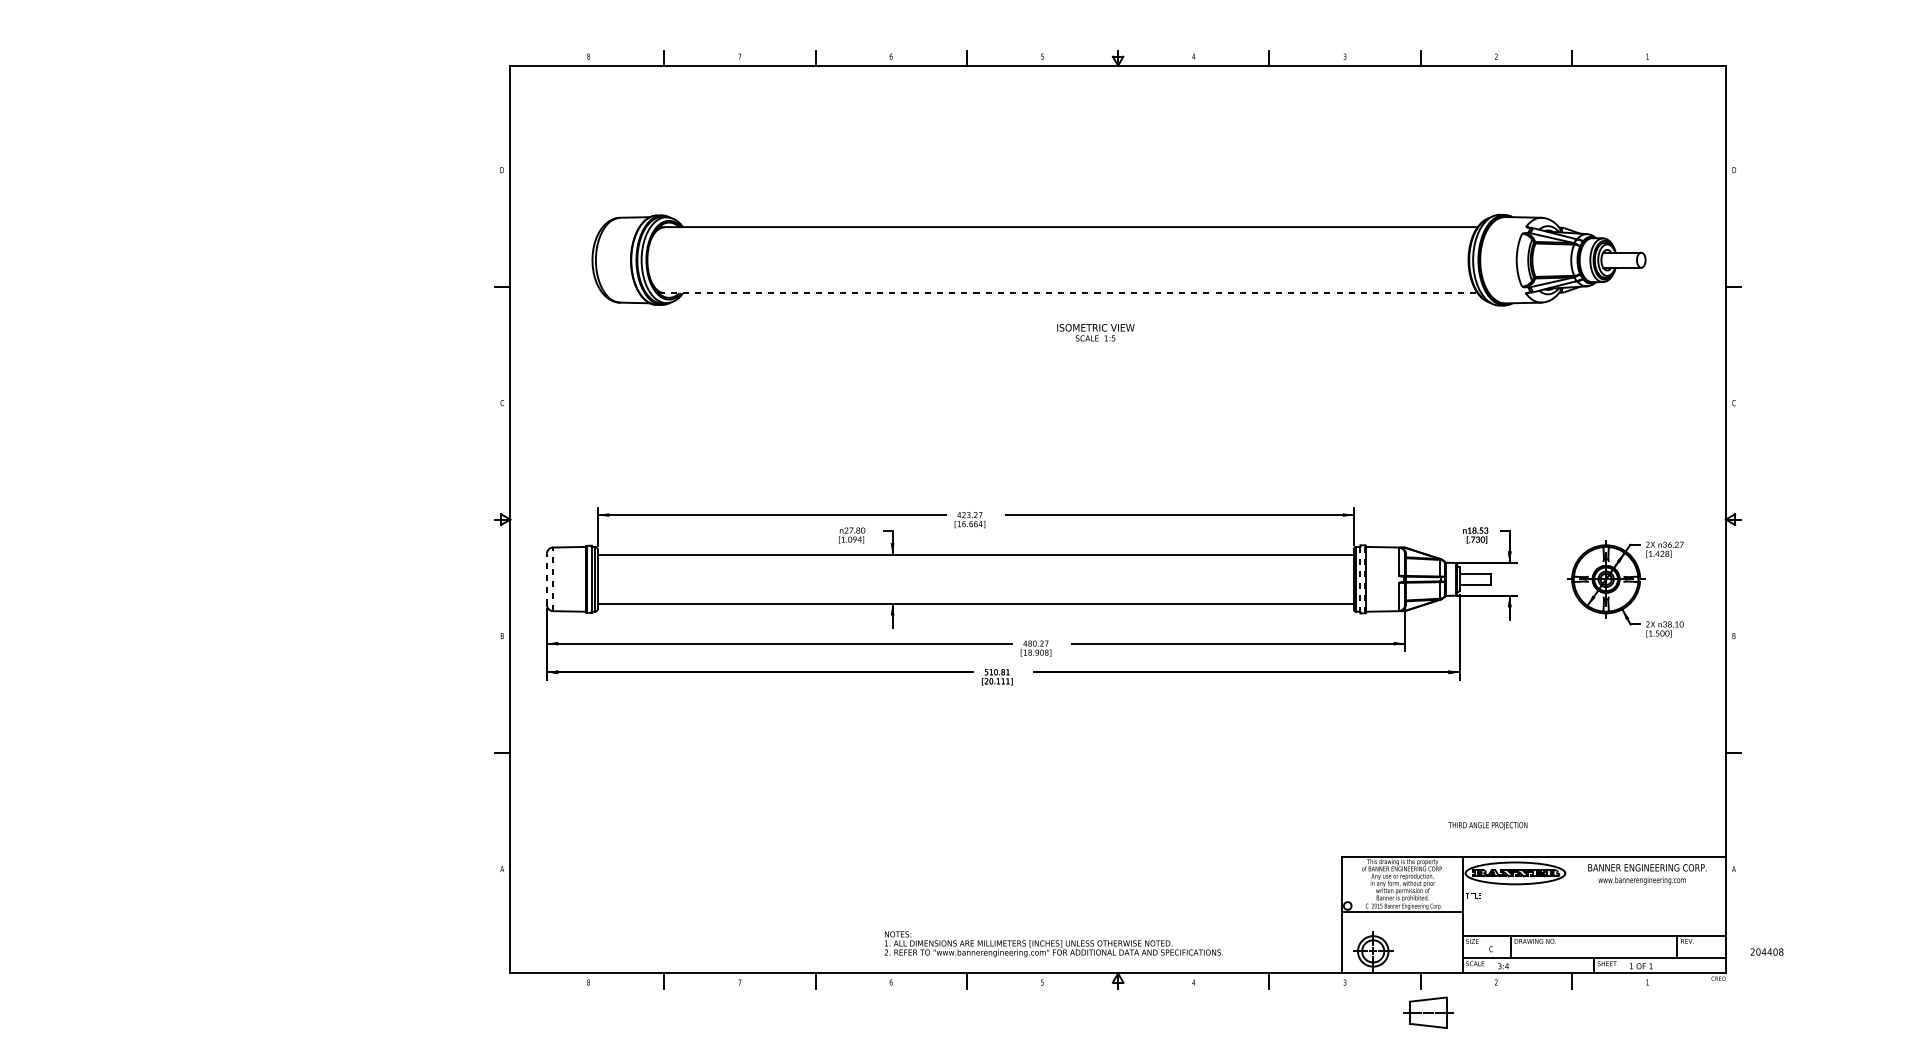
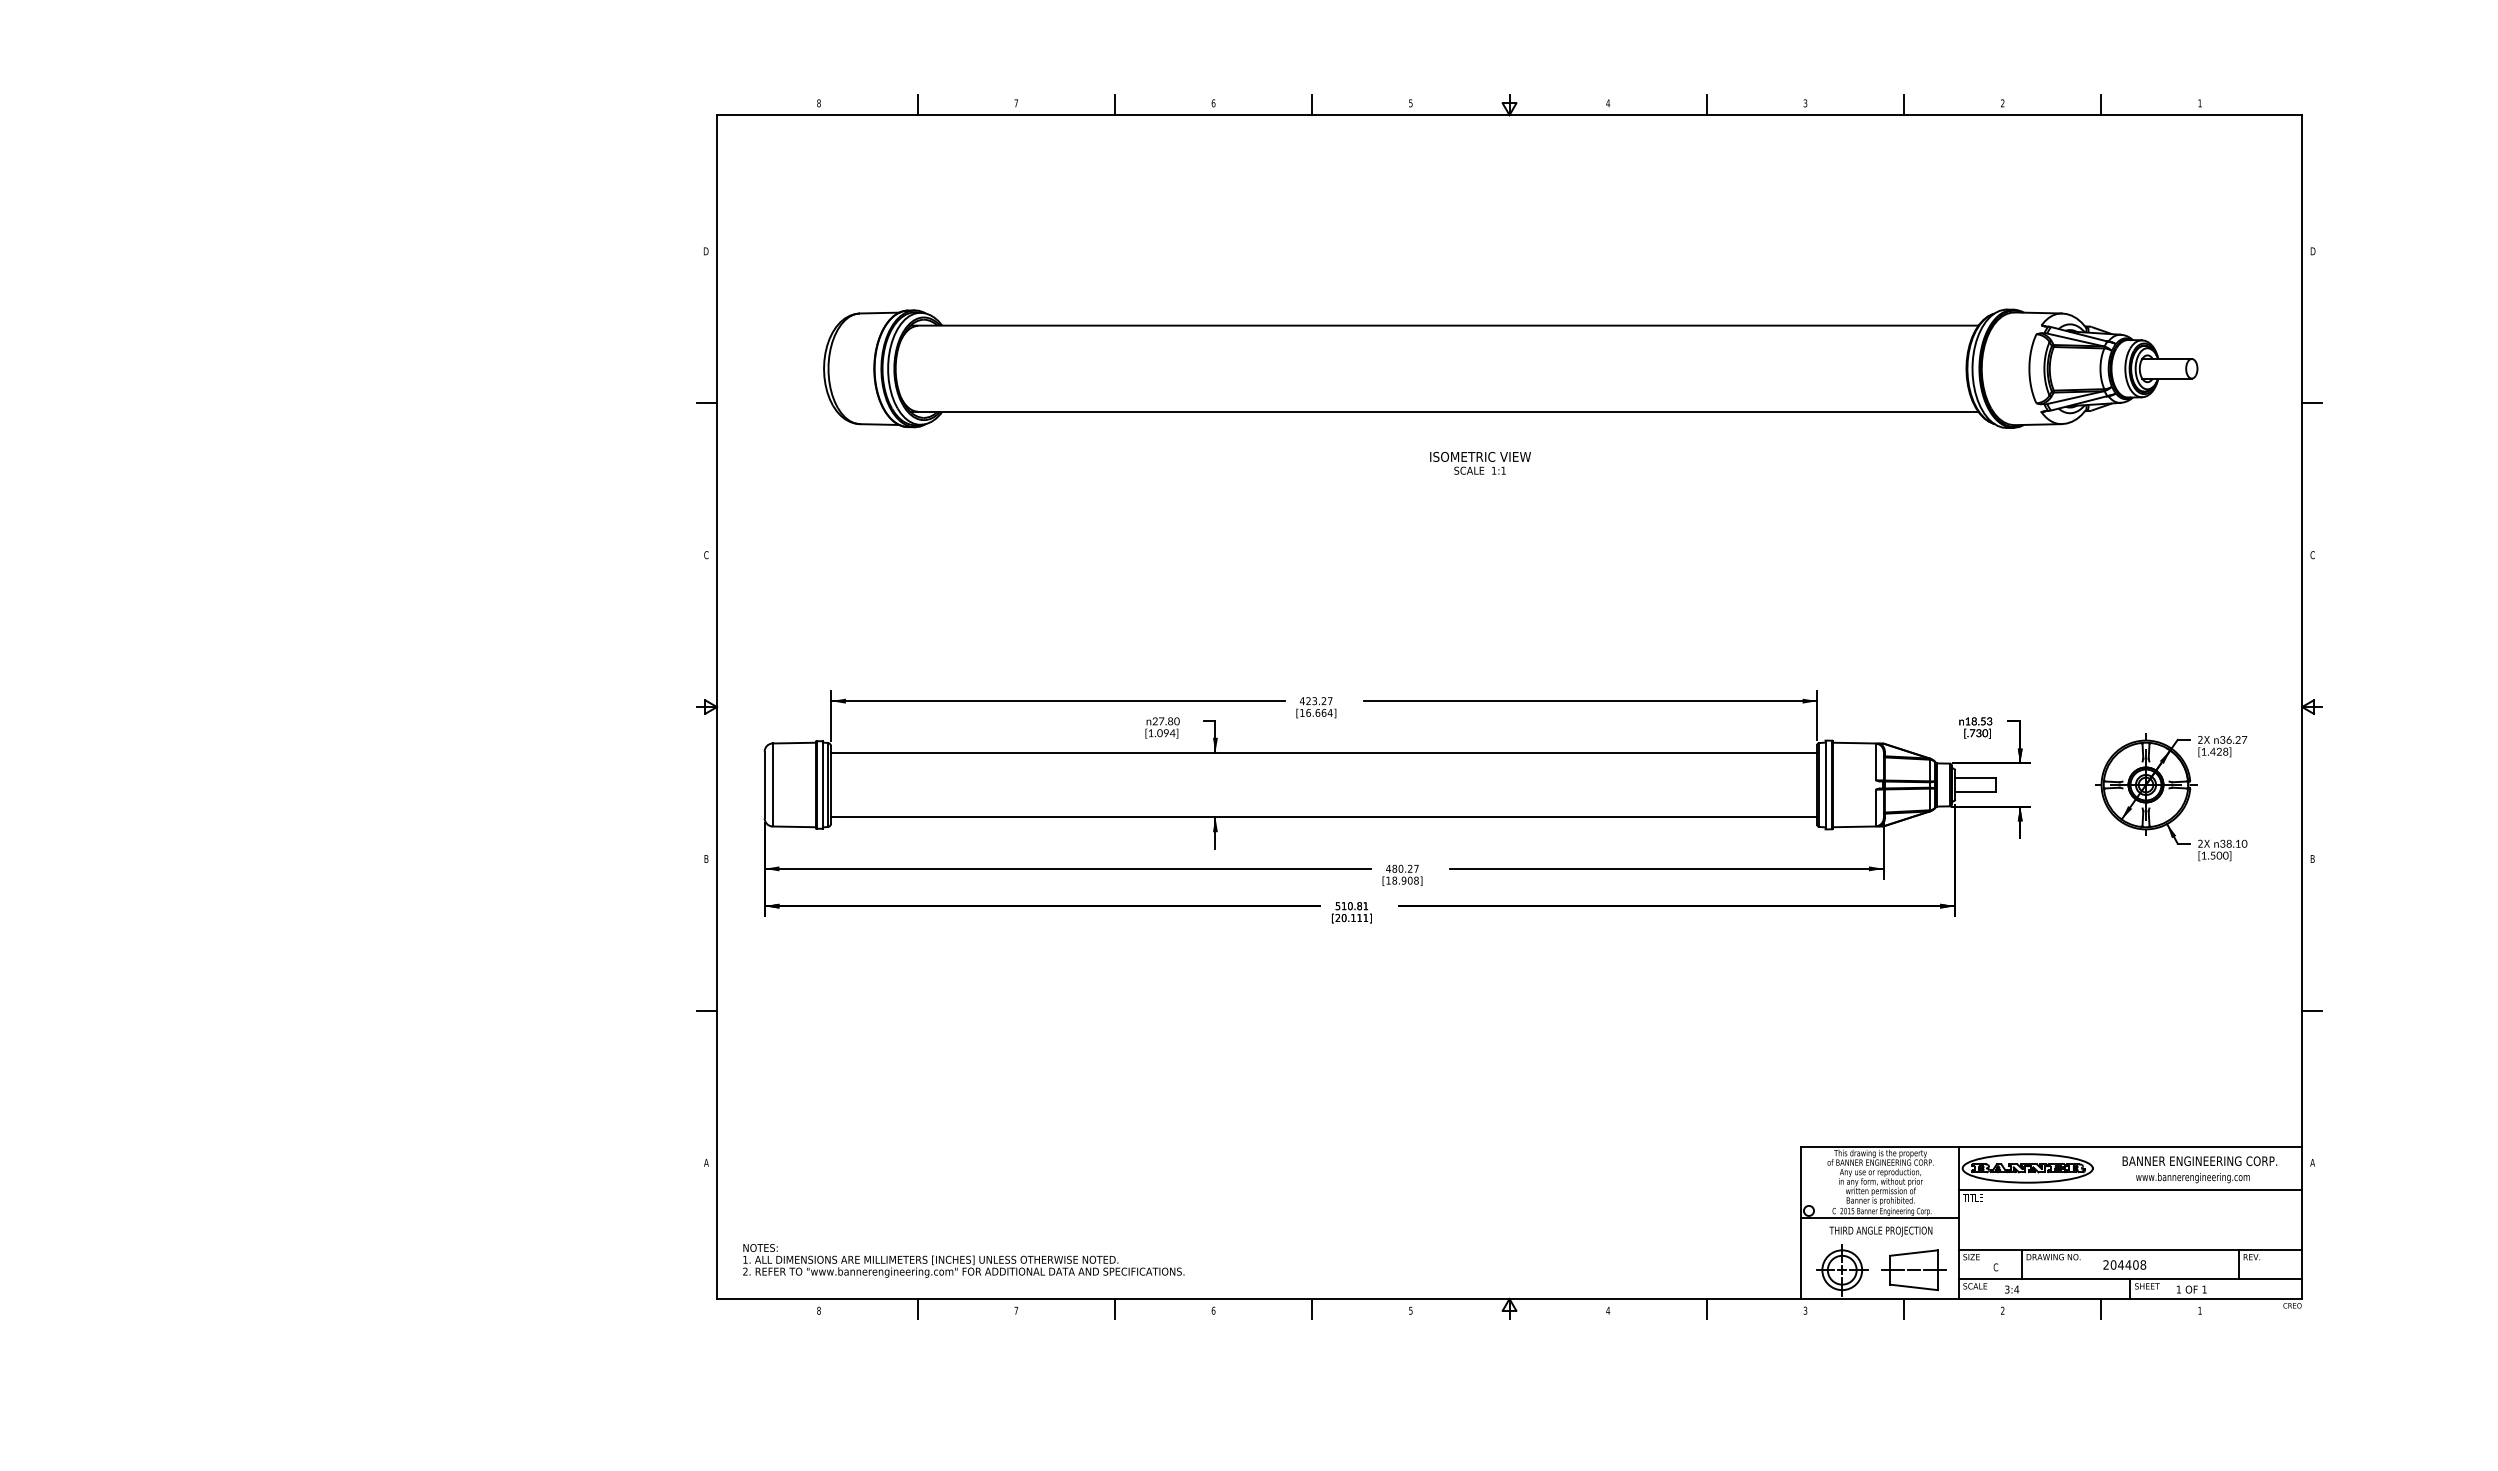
line: (1069, 293) -> (1445, 412), dashed -> solid
text: (1113, 338) -> (1503, 470), 1:5 -> 1:1
line: (546, 578) -> (764, 784), dashed -> solid
line: (1360, 578) -> (1825, 784), dashed -> solid
line: (1364, 578) -> (1831, 784), dashed -> solid
line: (552, 579) -> (772, 785), dashed -> solid
text: (1487, 825) -> (1880, 1231), moved
line: (1594, 890) -> (2130, 1190), added
text: (1053, 943) -> (963, 1260), moved
text: (1766, 951) -> (2124, 1264), moved
part: (1427, 1012) -> (1913, 1269), moved

